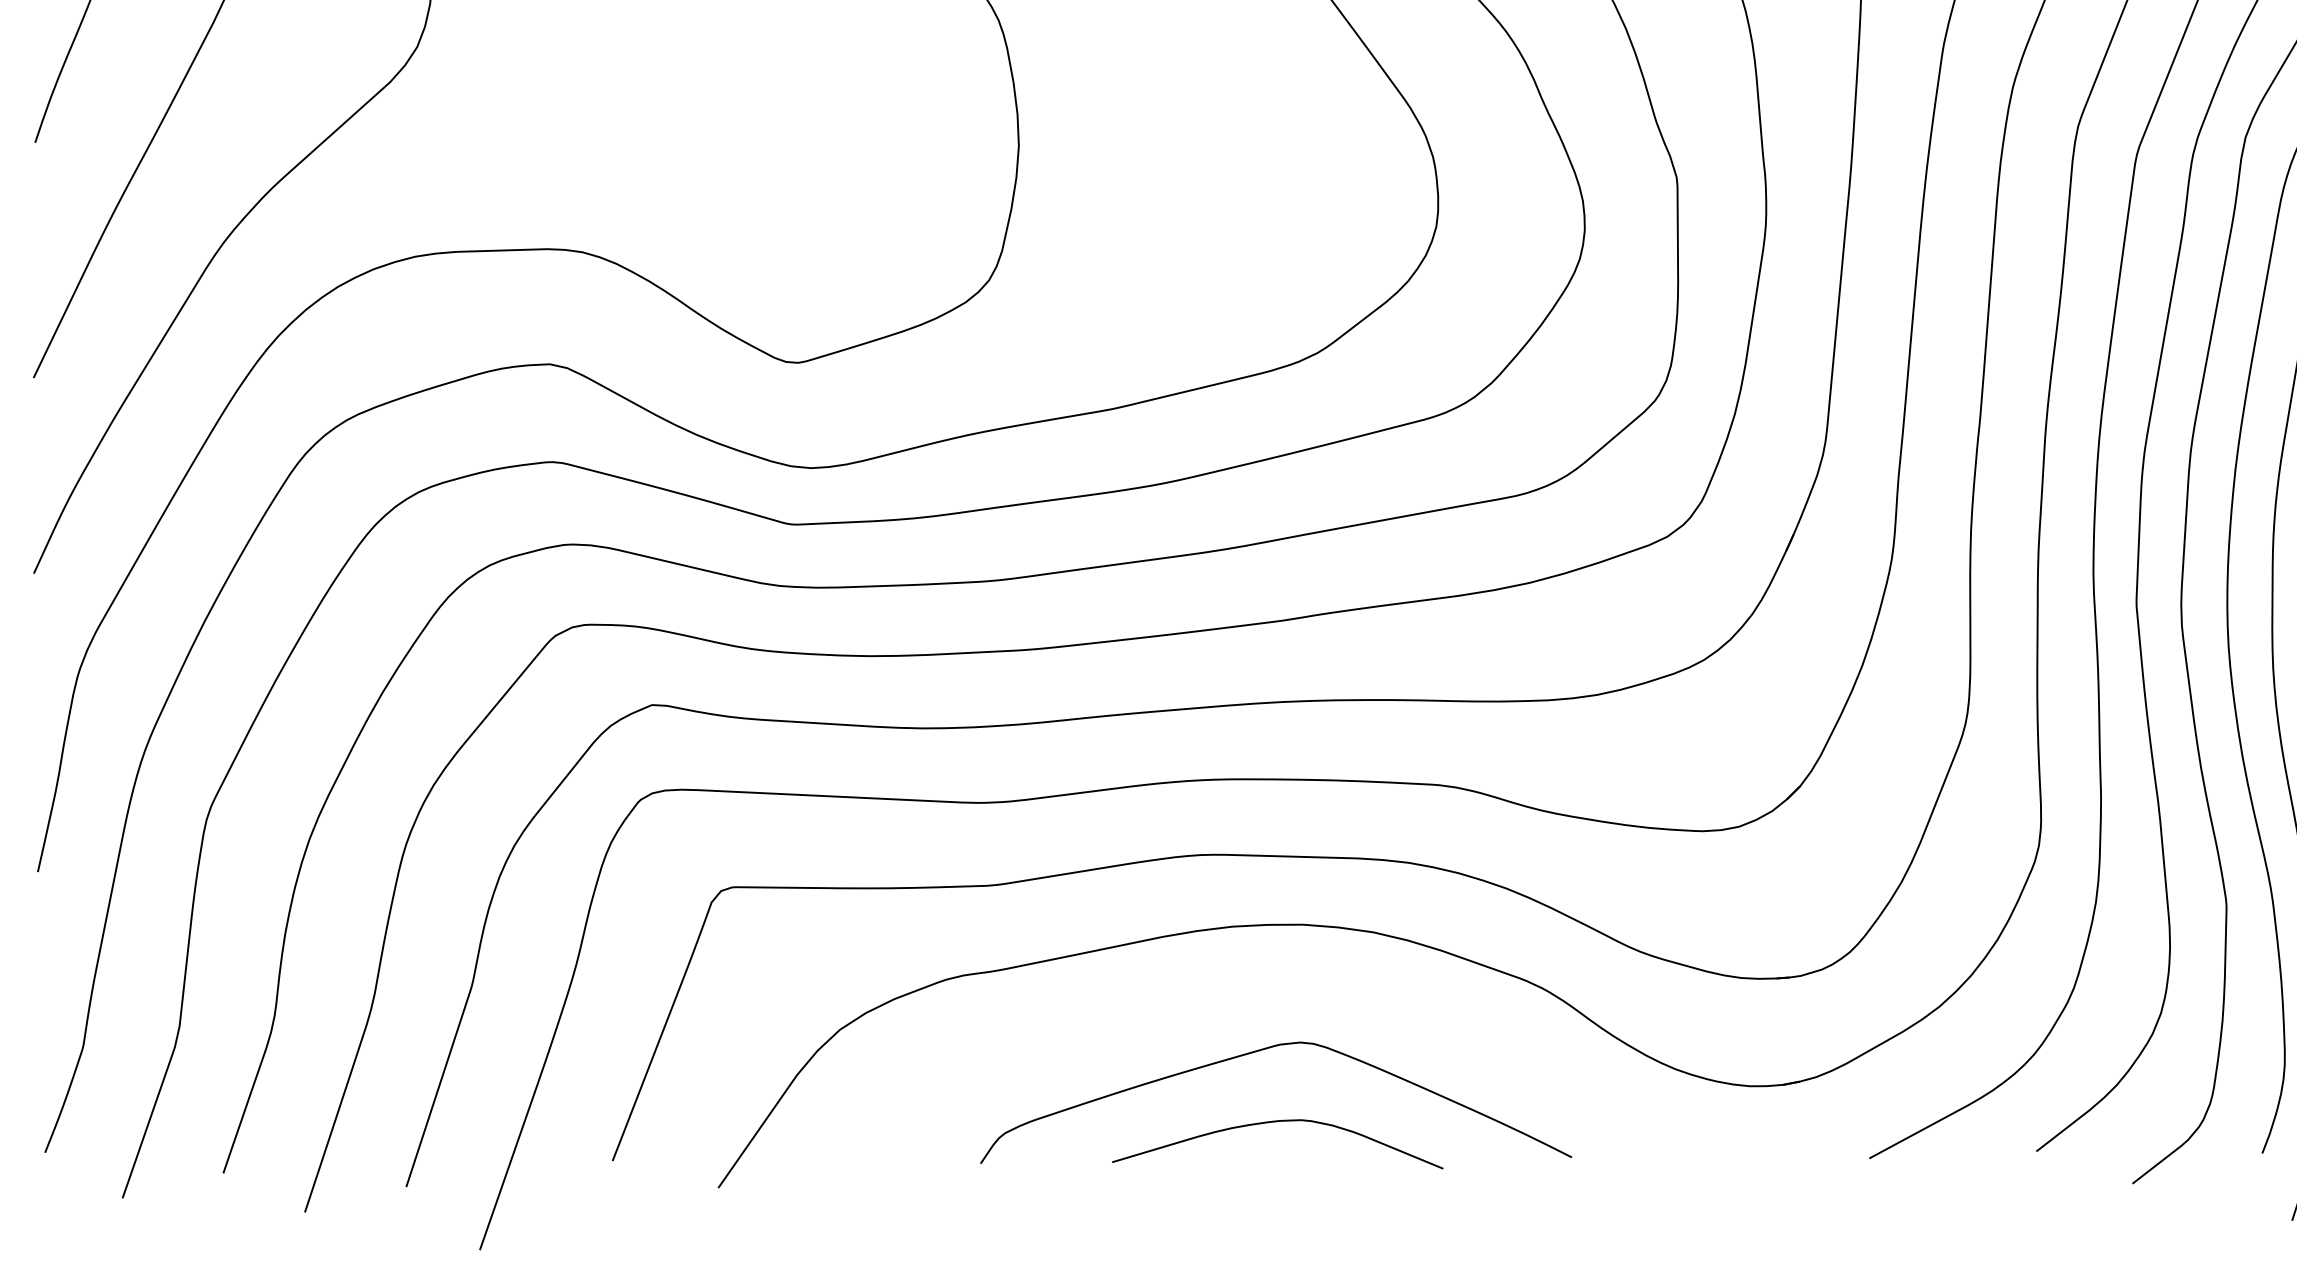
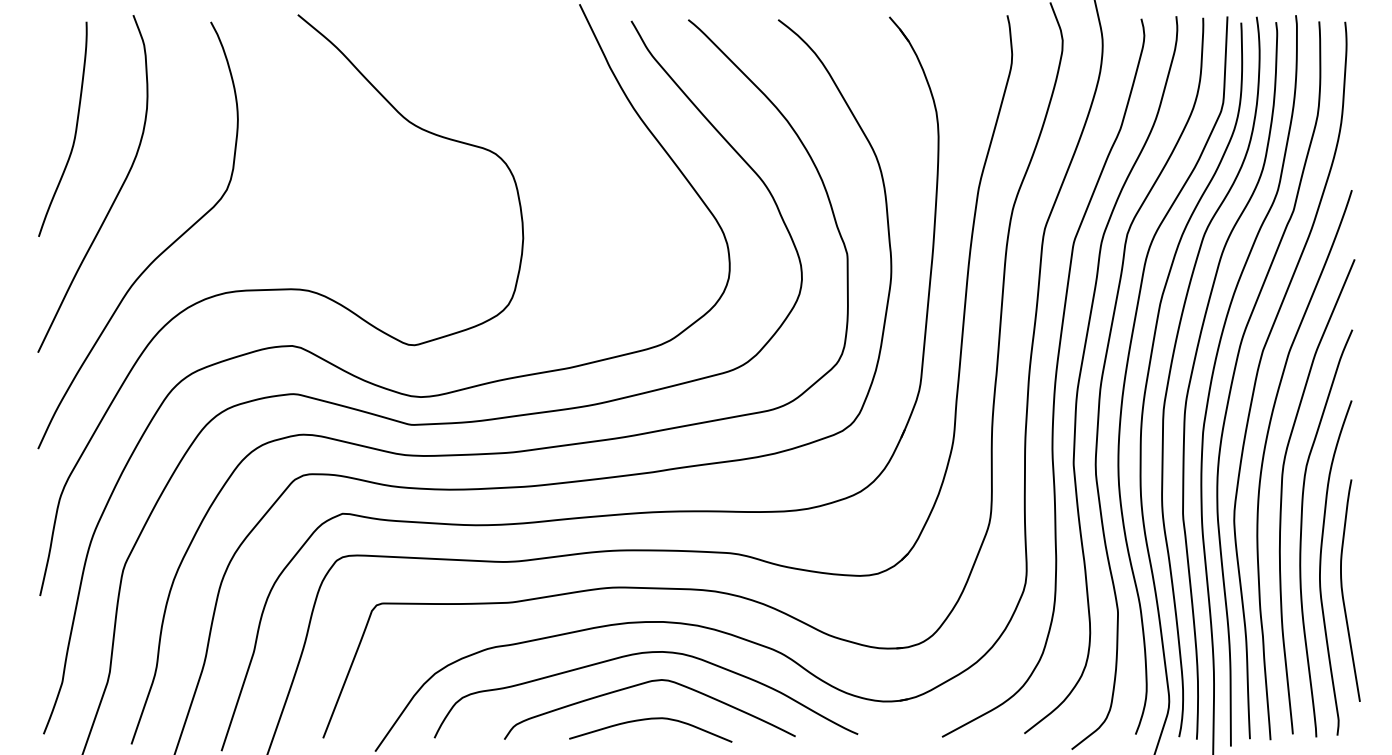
curve: (1256, 990) -> (640, 654), added

